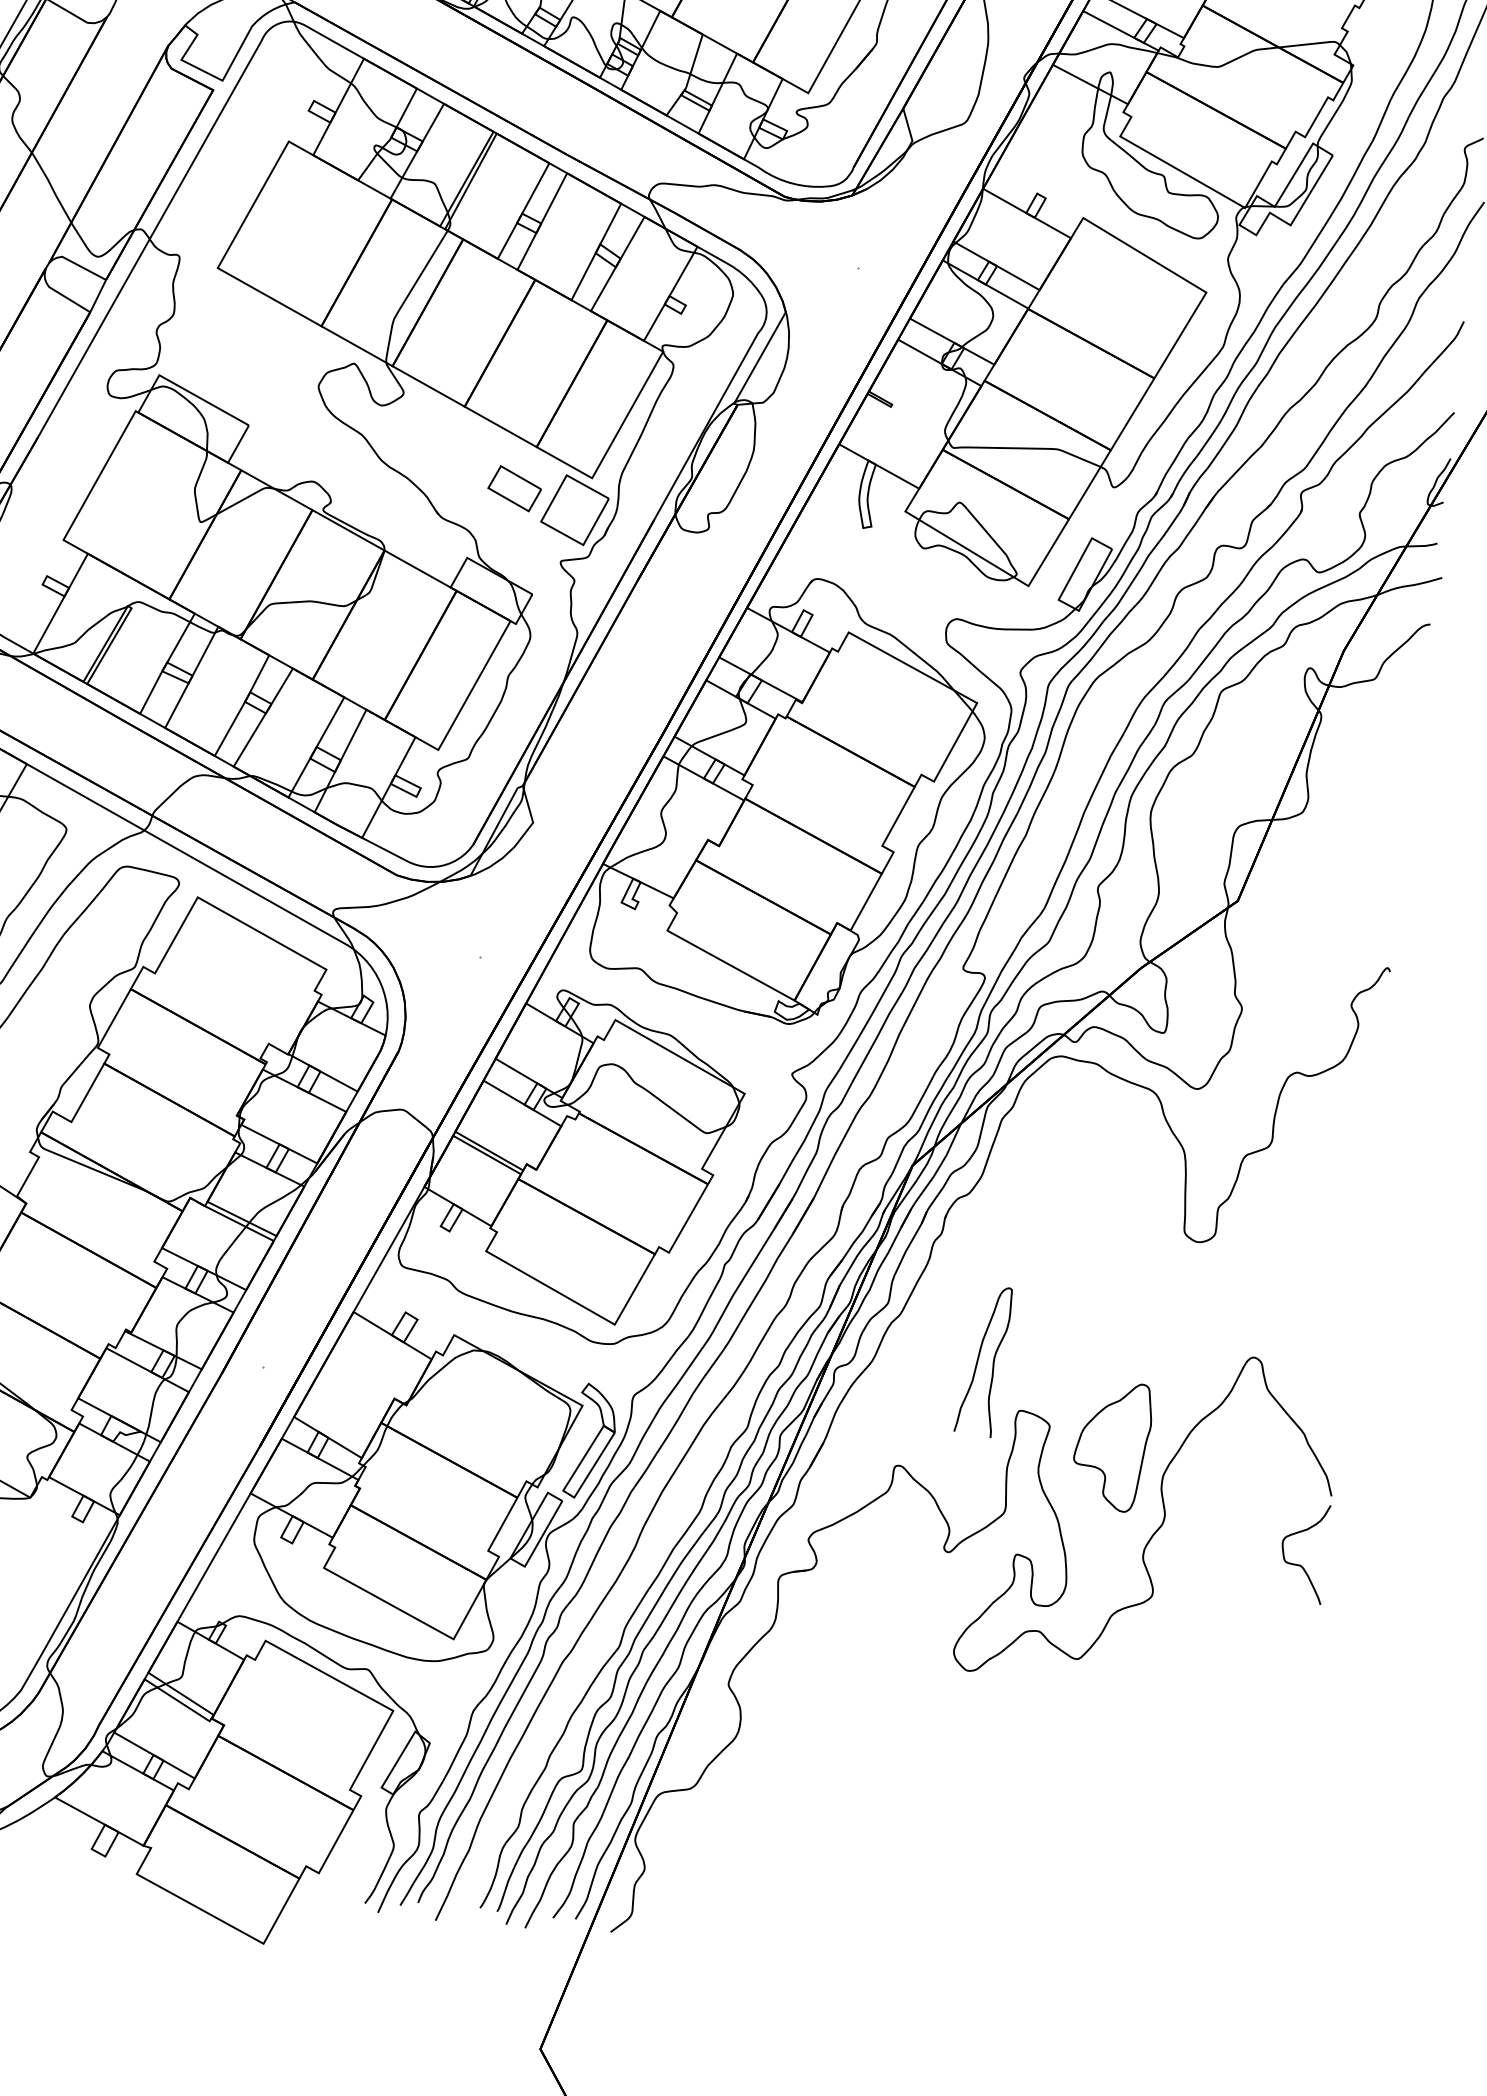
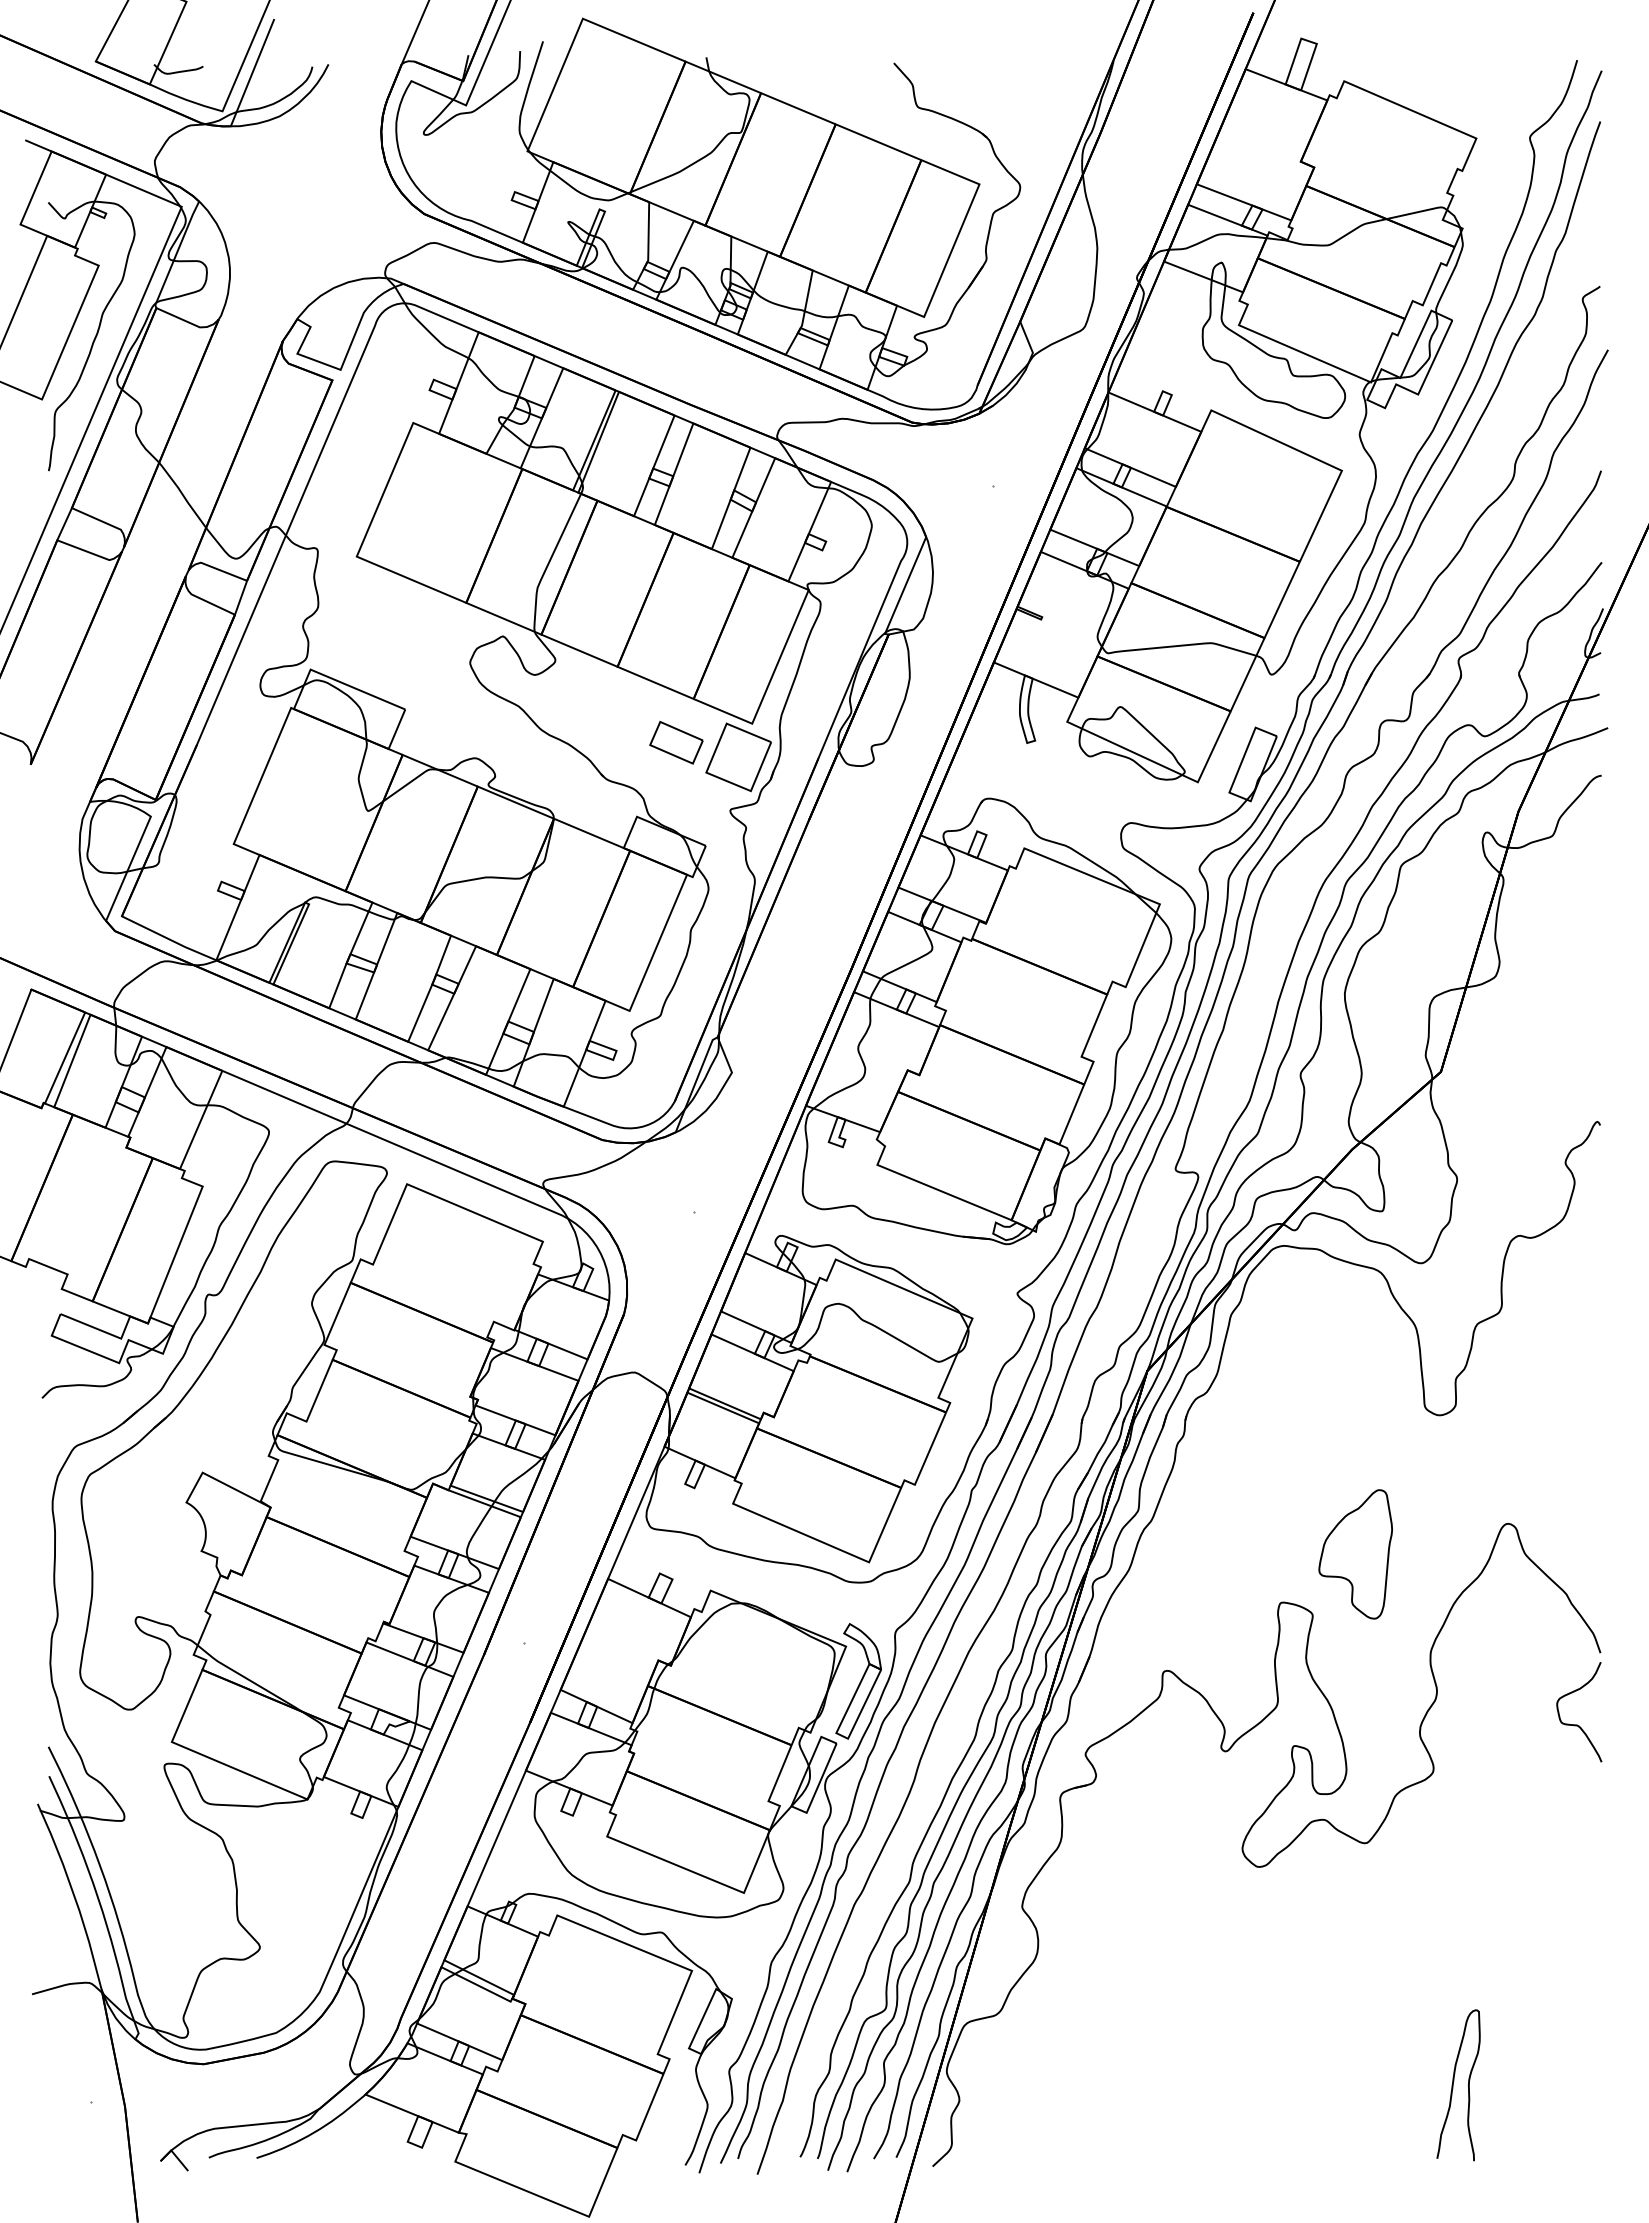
curve: (978, 1360) -> (1453, 2085), moved
part: (1111, 1445) -> (1355, 1554), moved

